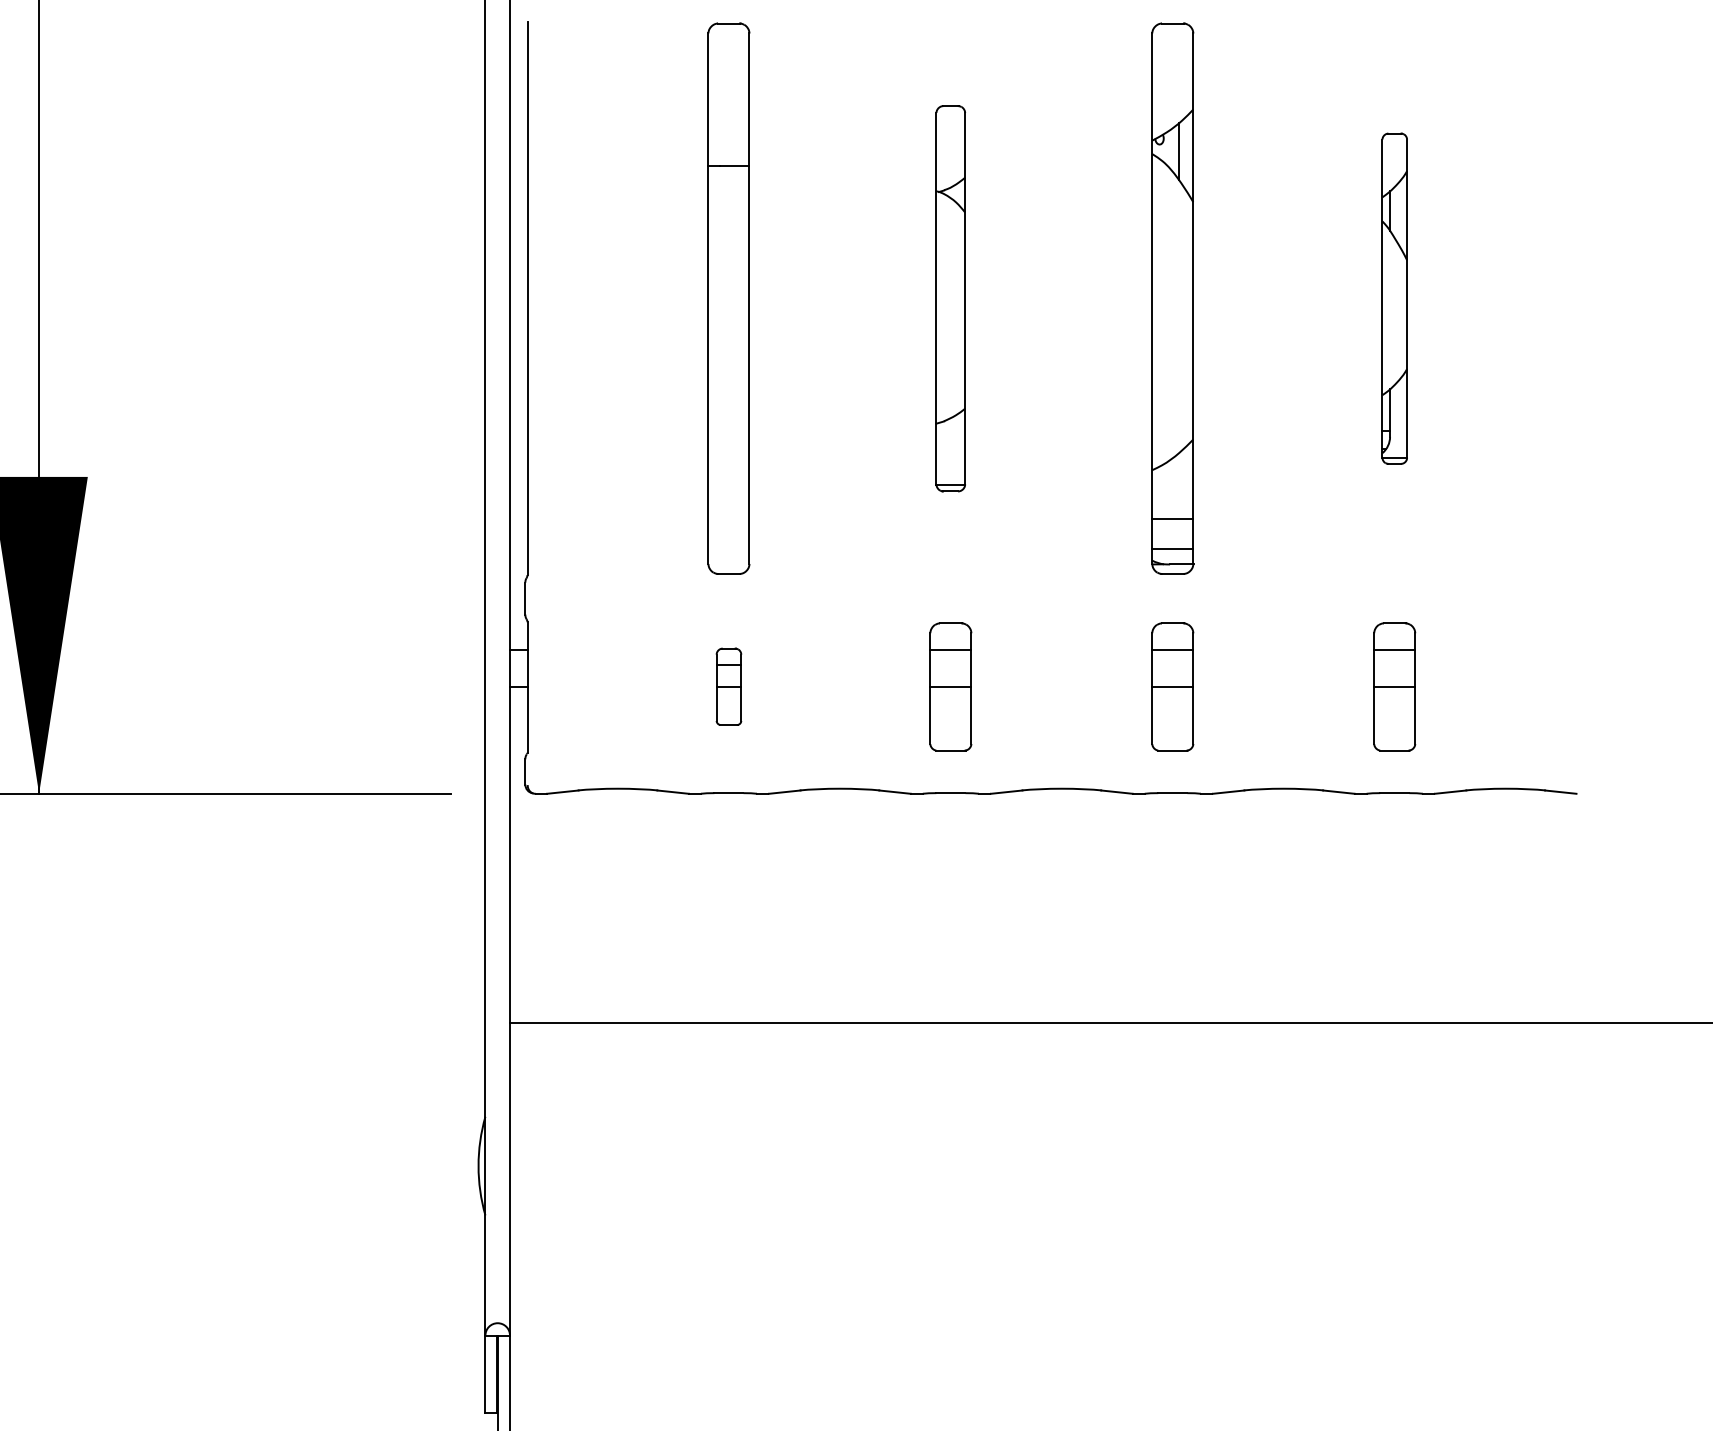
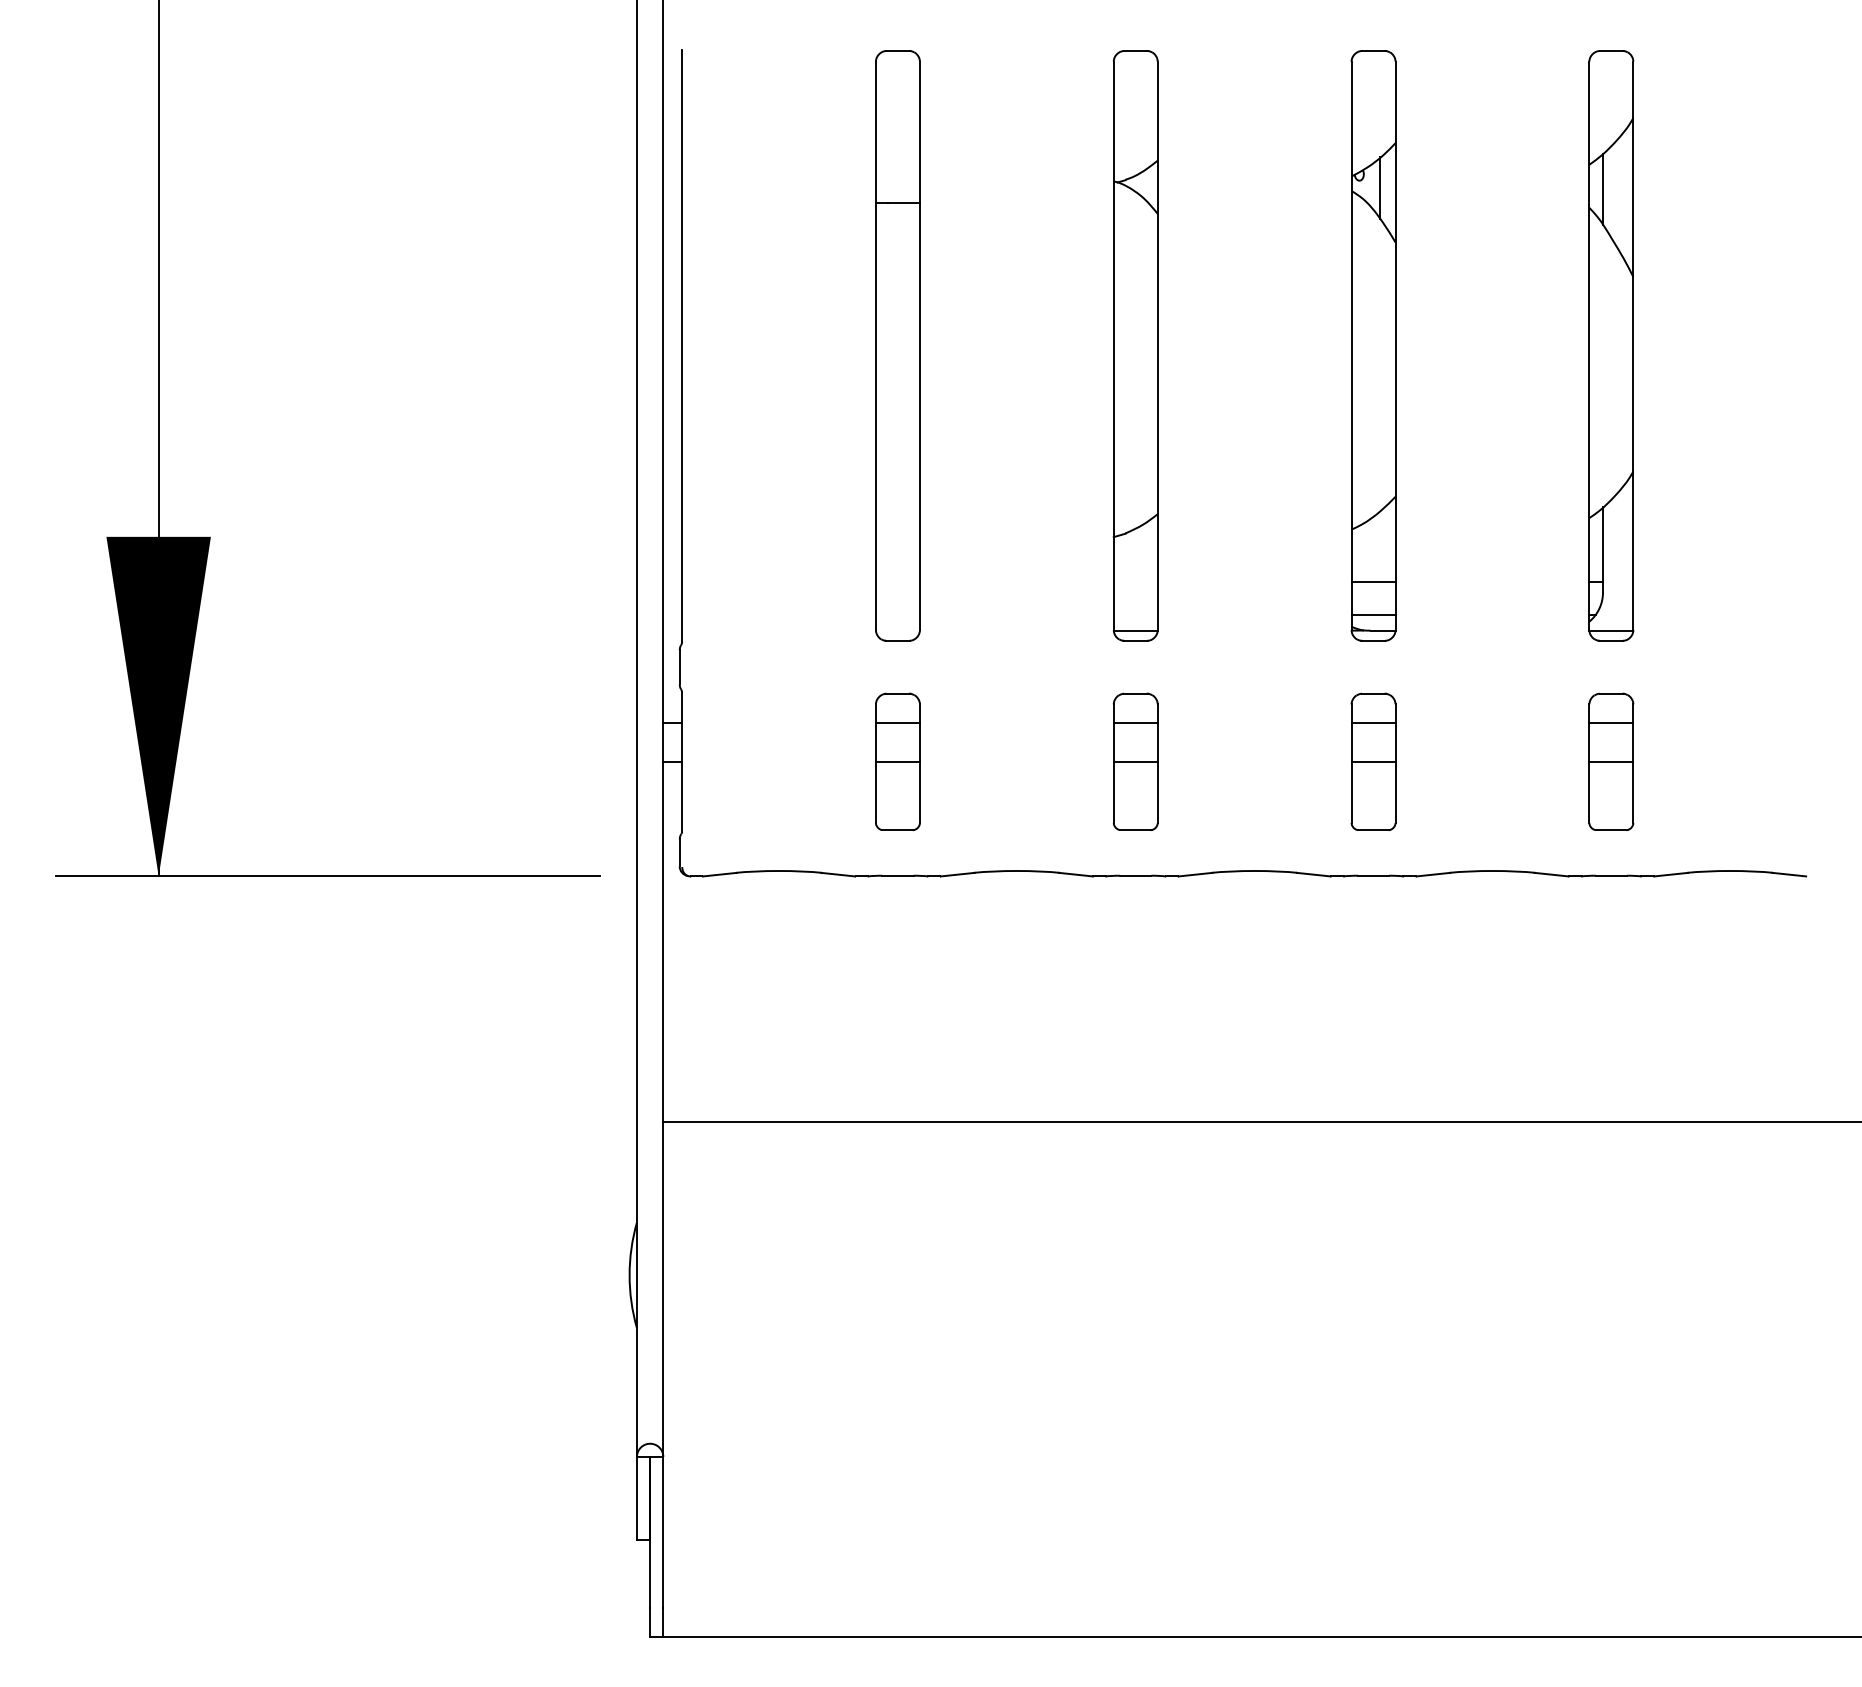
part: (950, 298) -> (1135, 345), size x1.43
part: (1394, 298) -> (1611, 345), size x1.67
part: (728, 686) -> (897, 761), size x1.67

